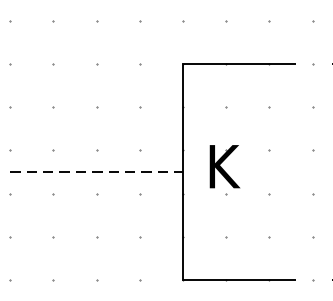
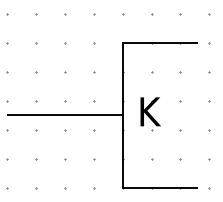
line: (96, 172) -> (64, 115), dashed -> solid

